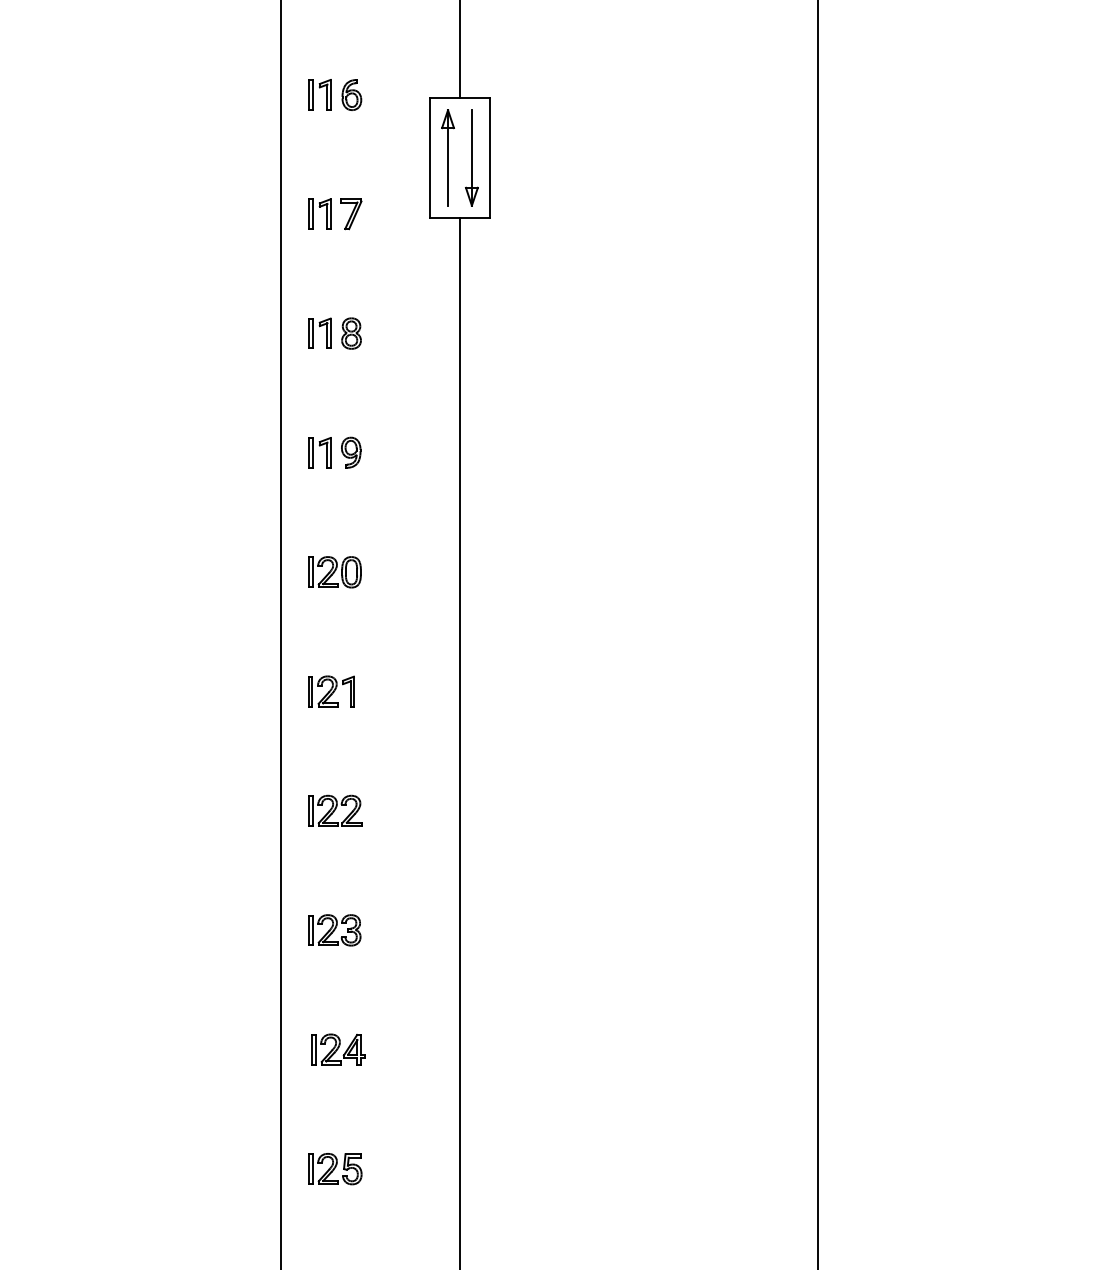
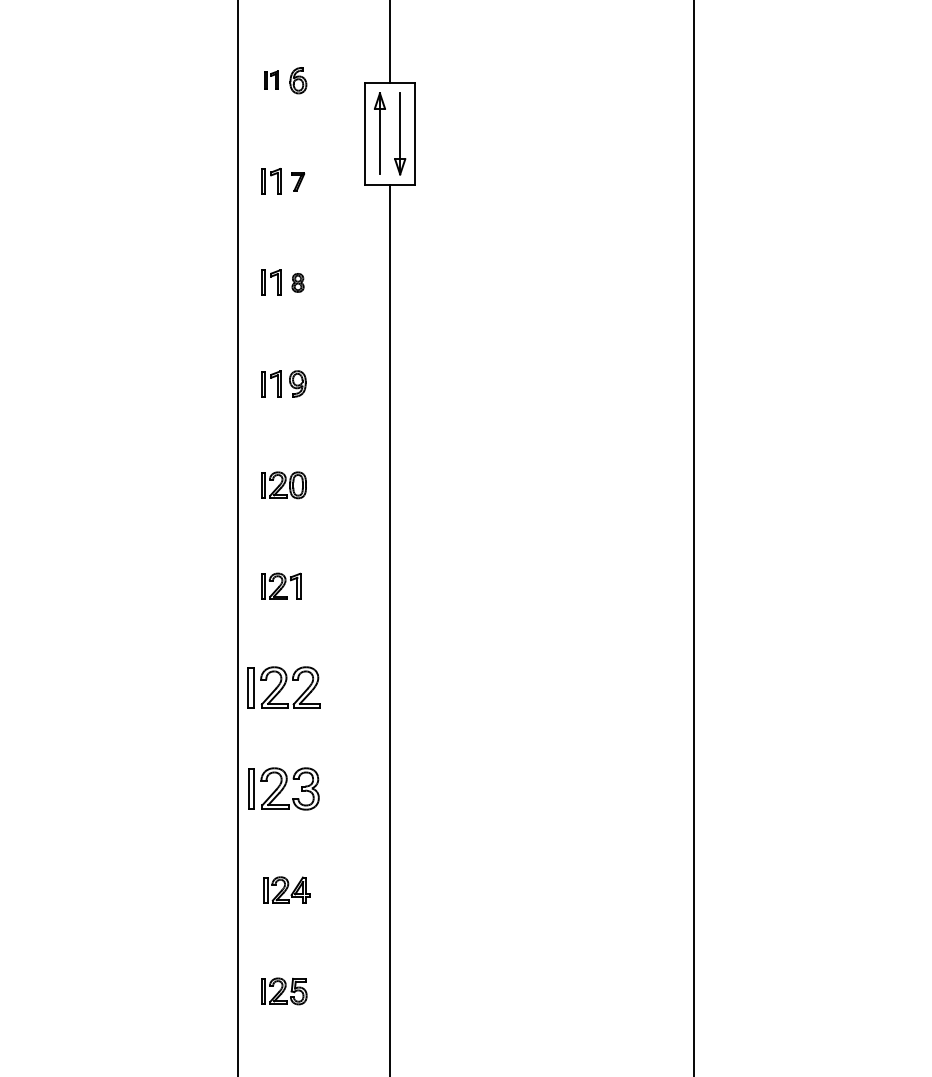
part: (320, 93) -> (271, 79), size x0.7
part: (351, 214) -> (298, 181), size x0.7
part: (350, 333) -> (297, 282), size x0.7
part: (335, 810) -> (284, 687), size x1.6
part: (334, 929) -> (283, 788), size x1.6

